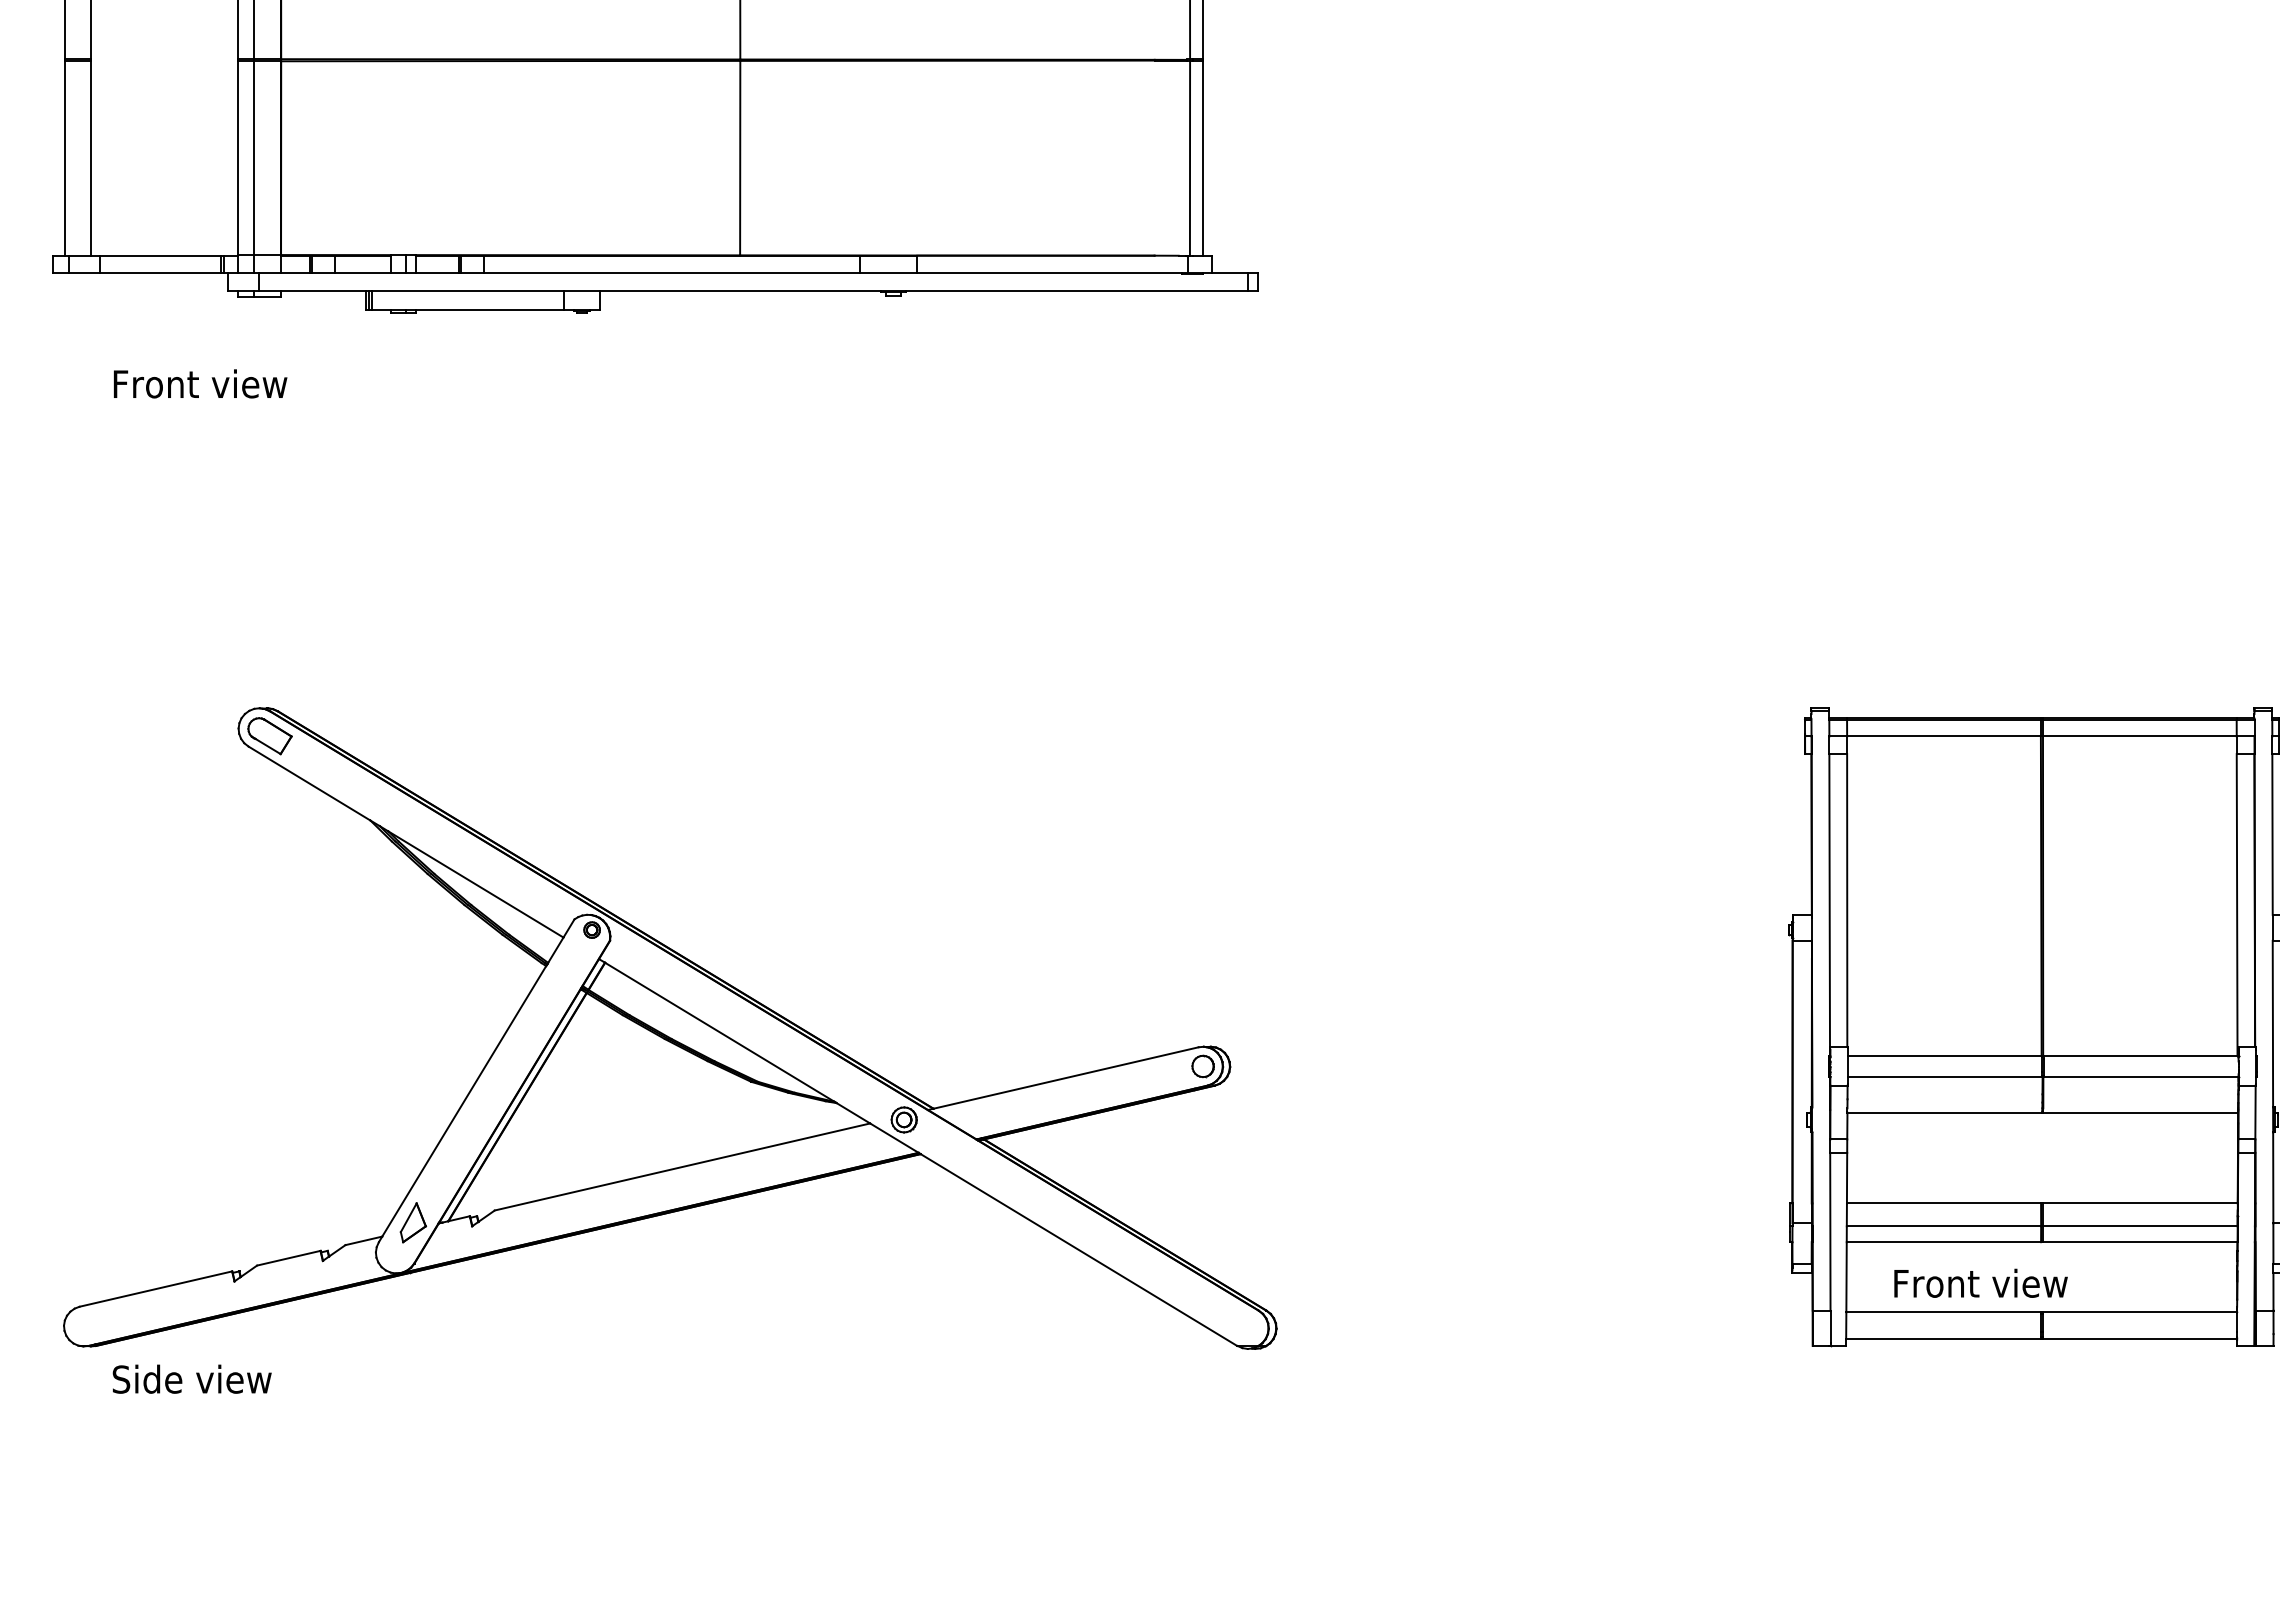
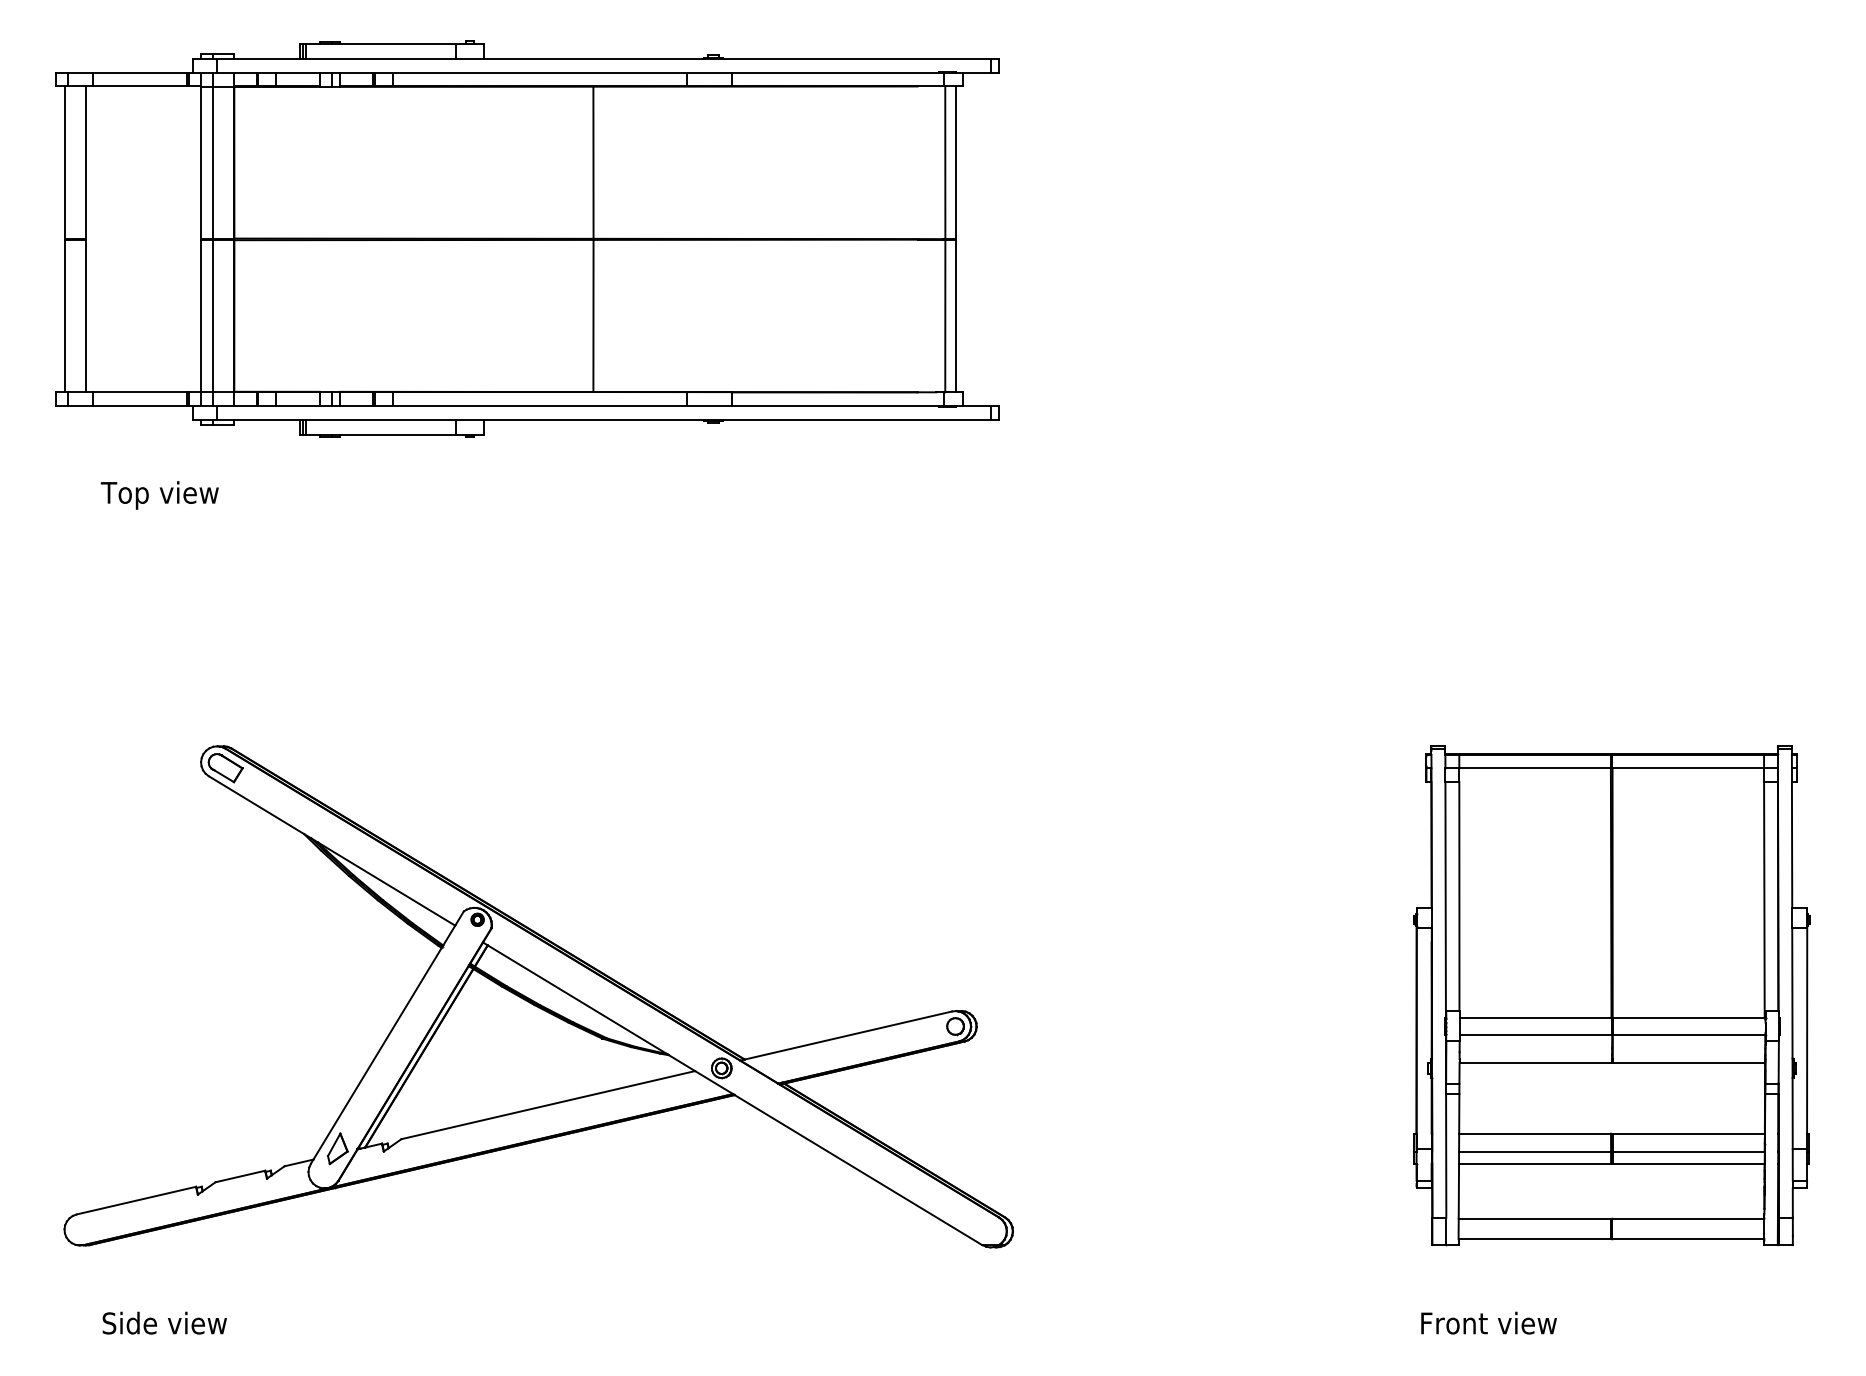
text: (198, 387) -> (169, 495), Front view -> Top view
text: (1980, 1282) -> (1488, 1322), moved
text: (191, 1378) -> (164, 1322), moved

